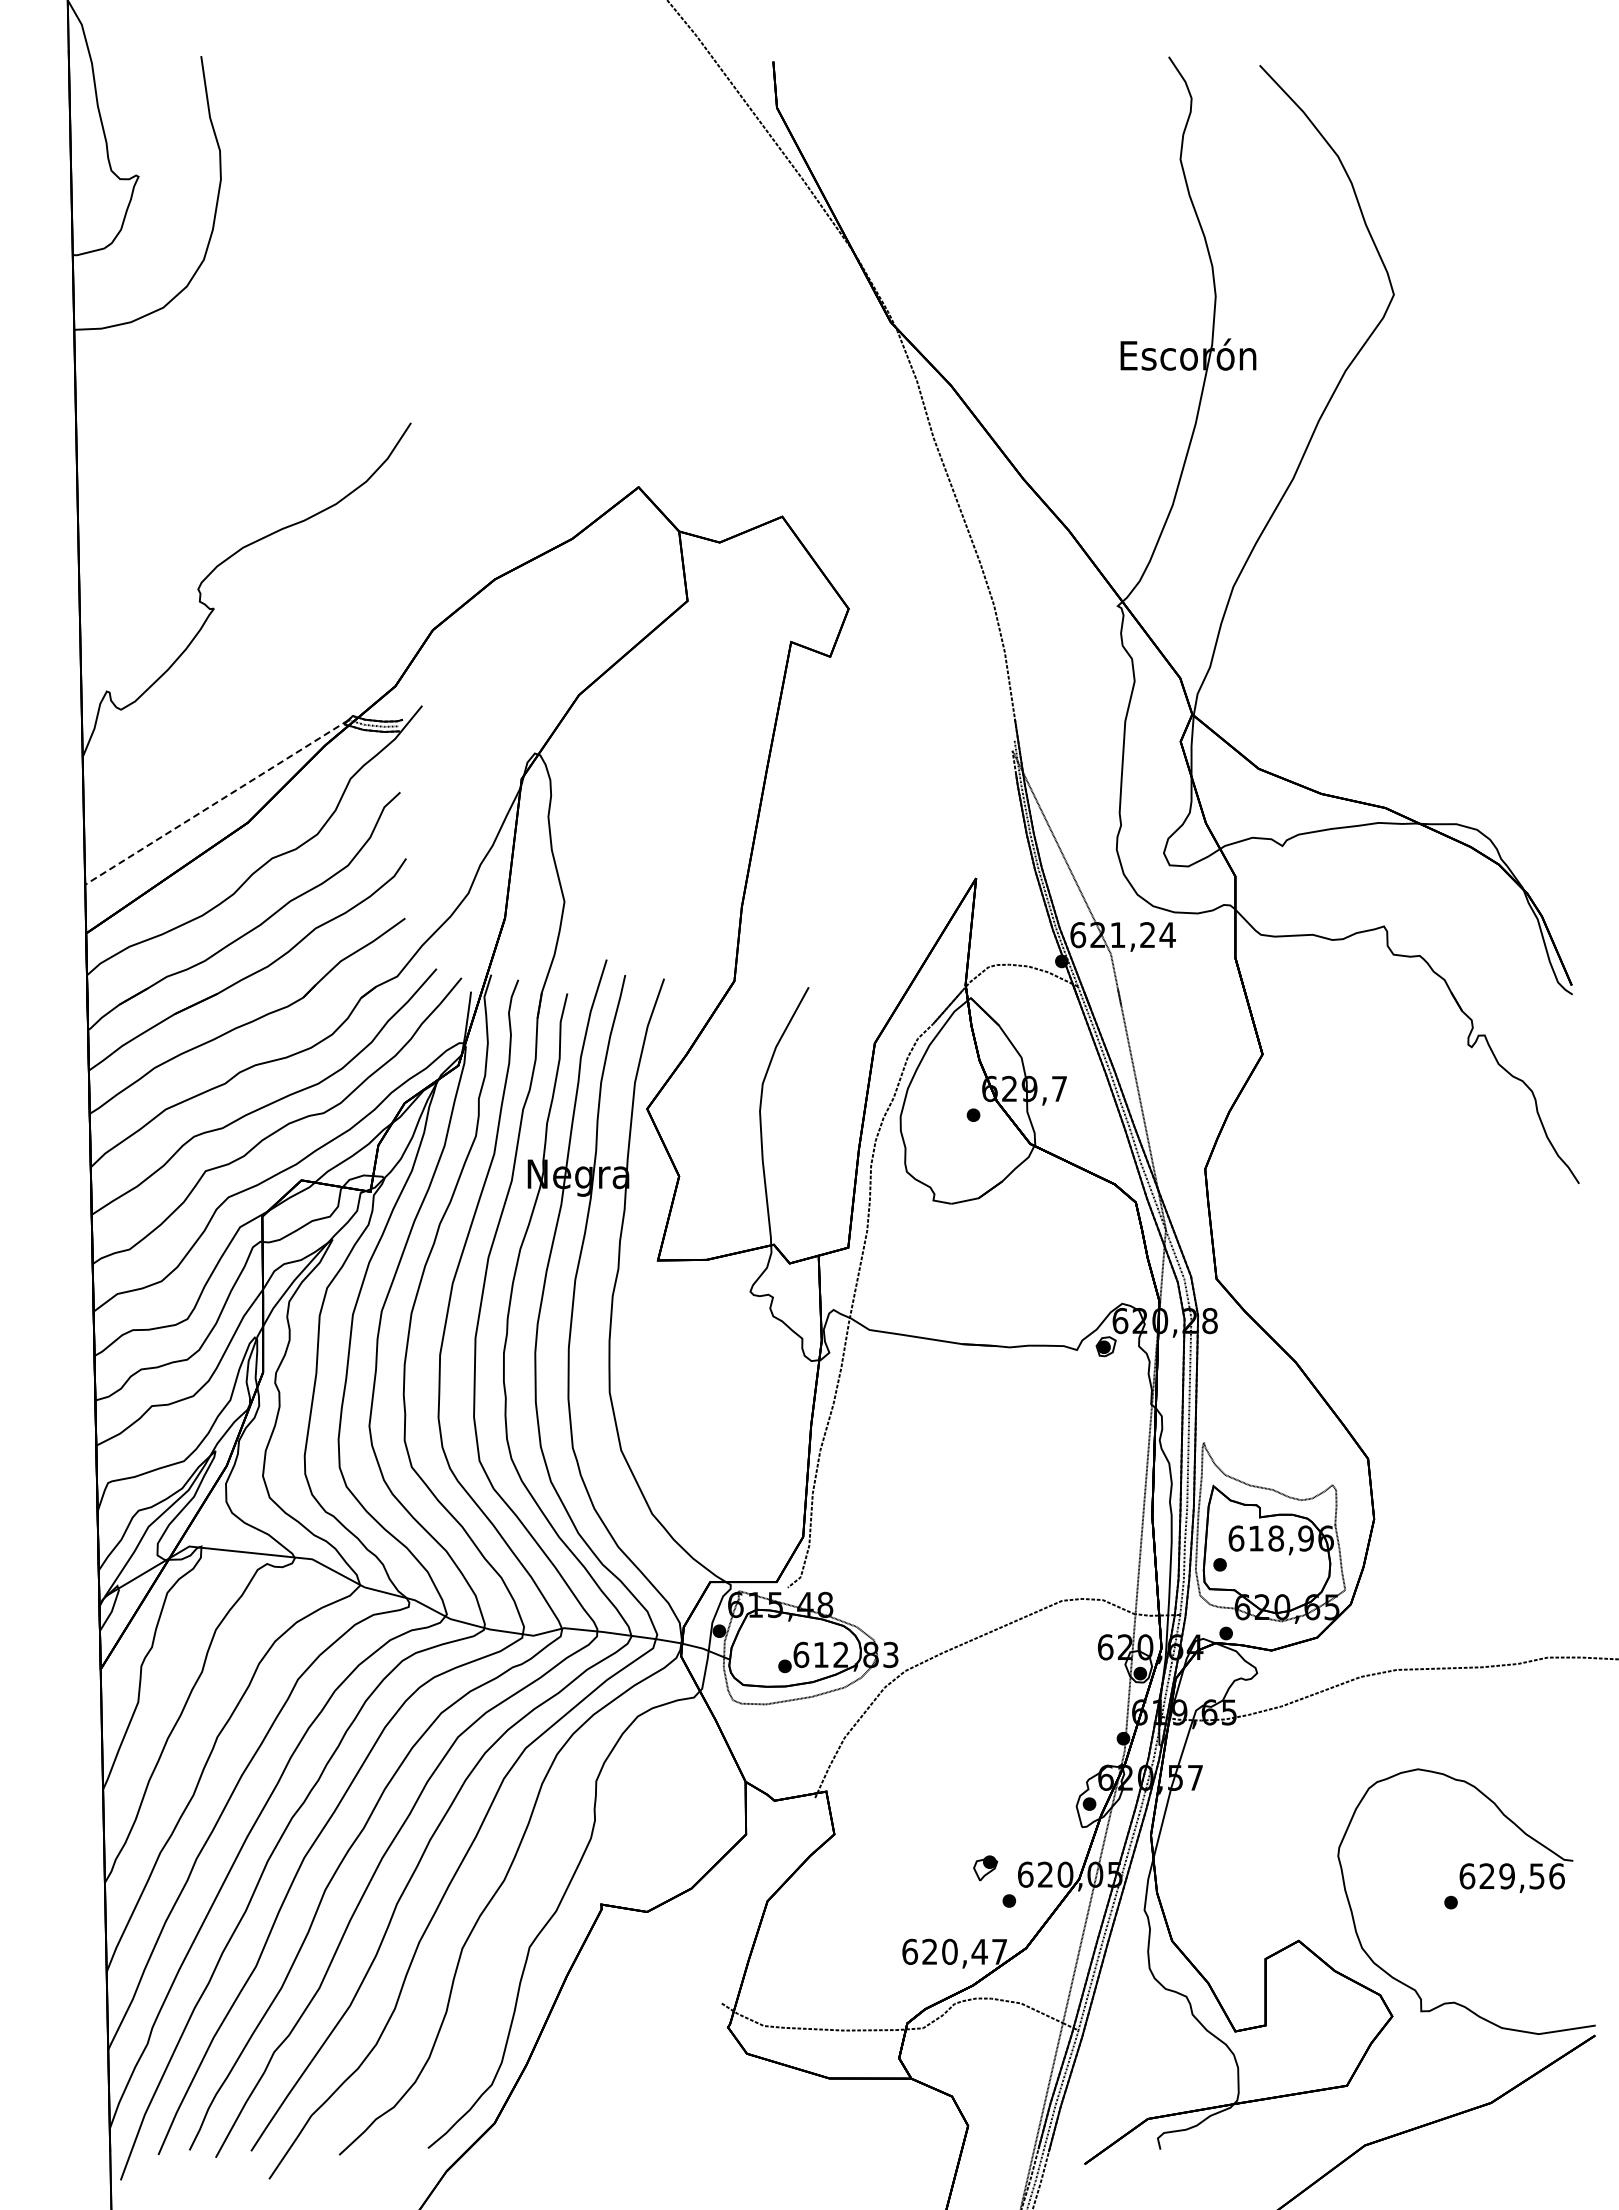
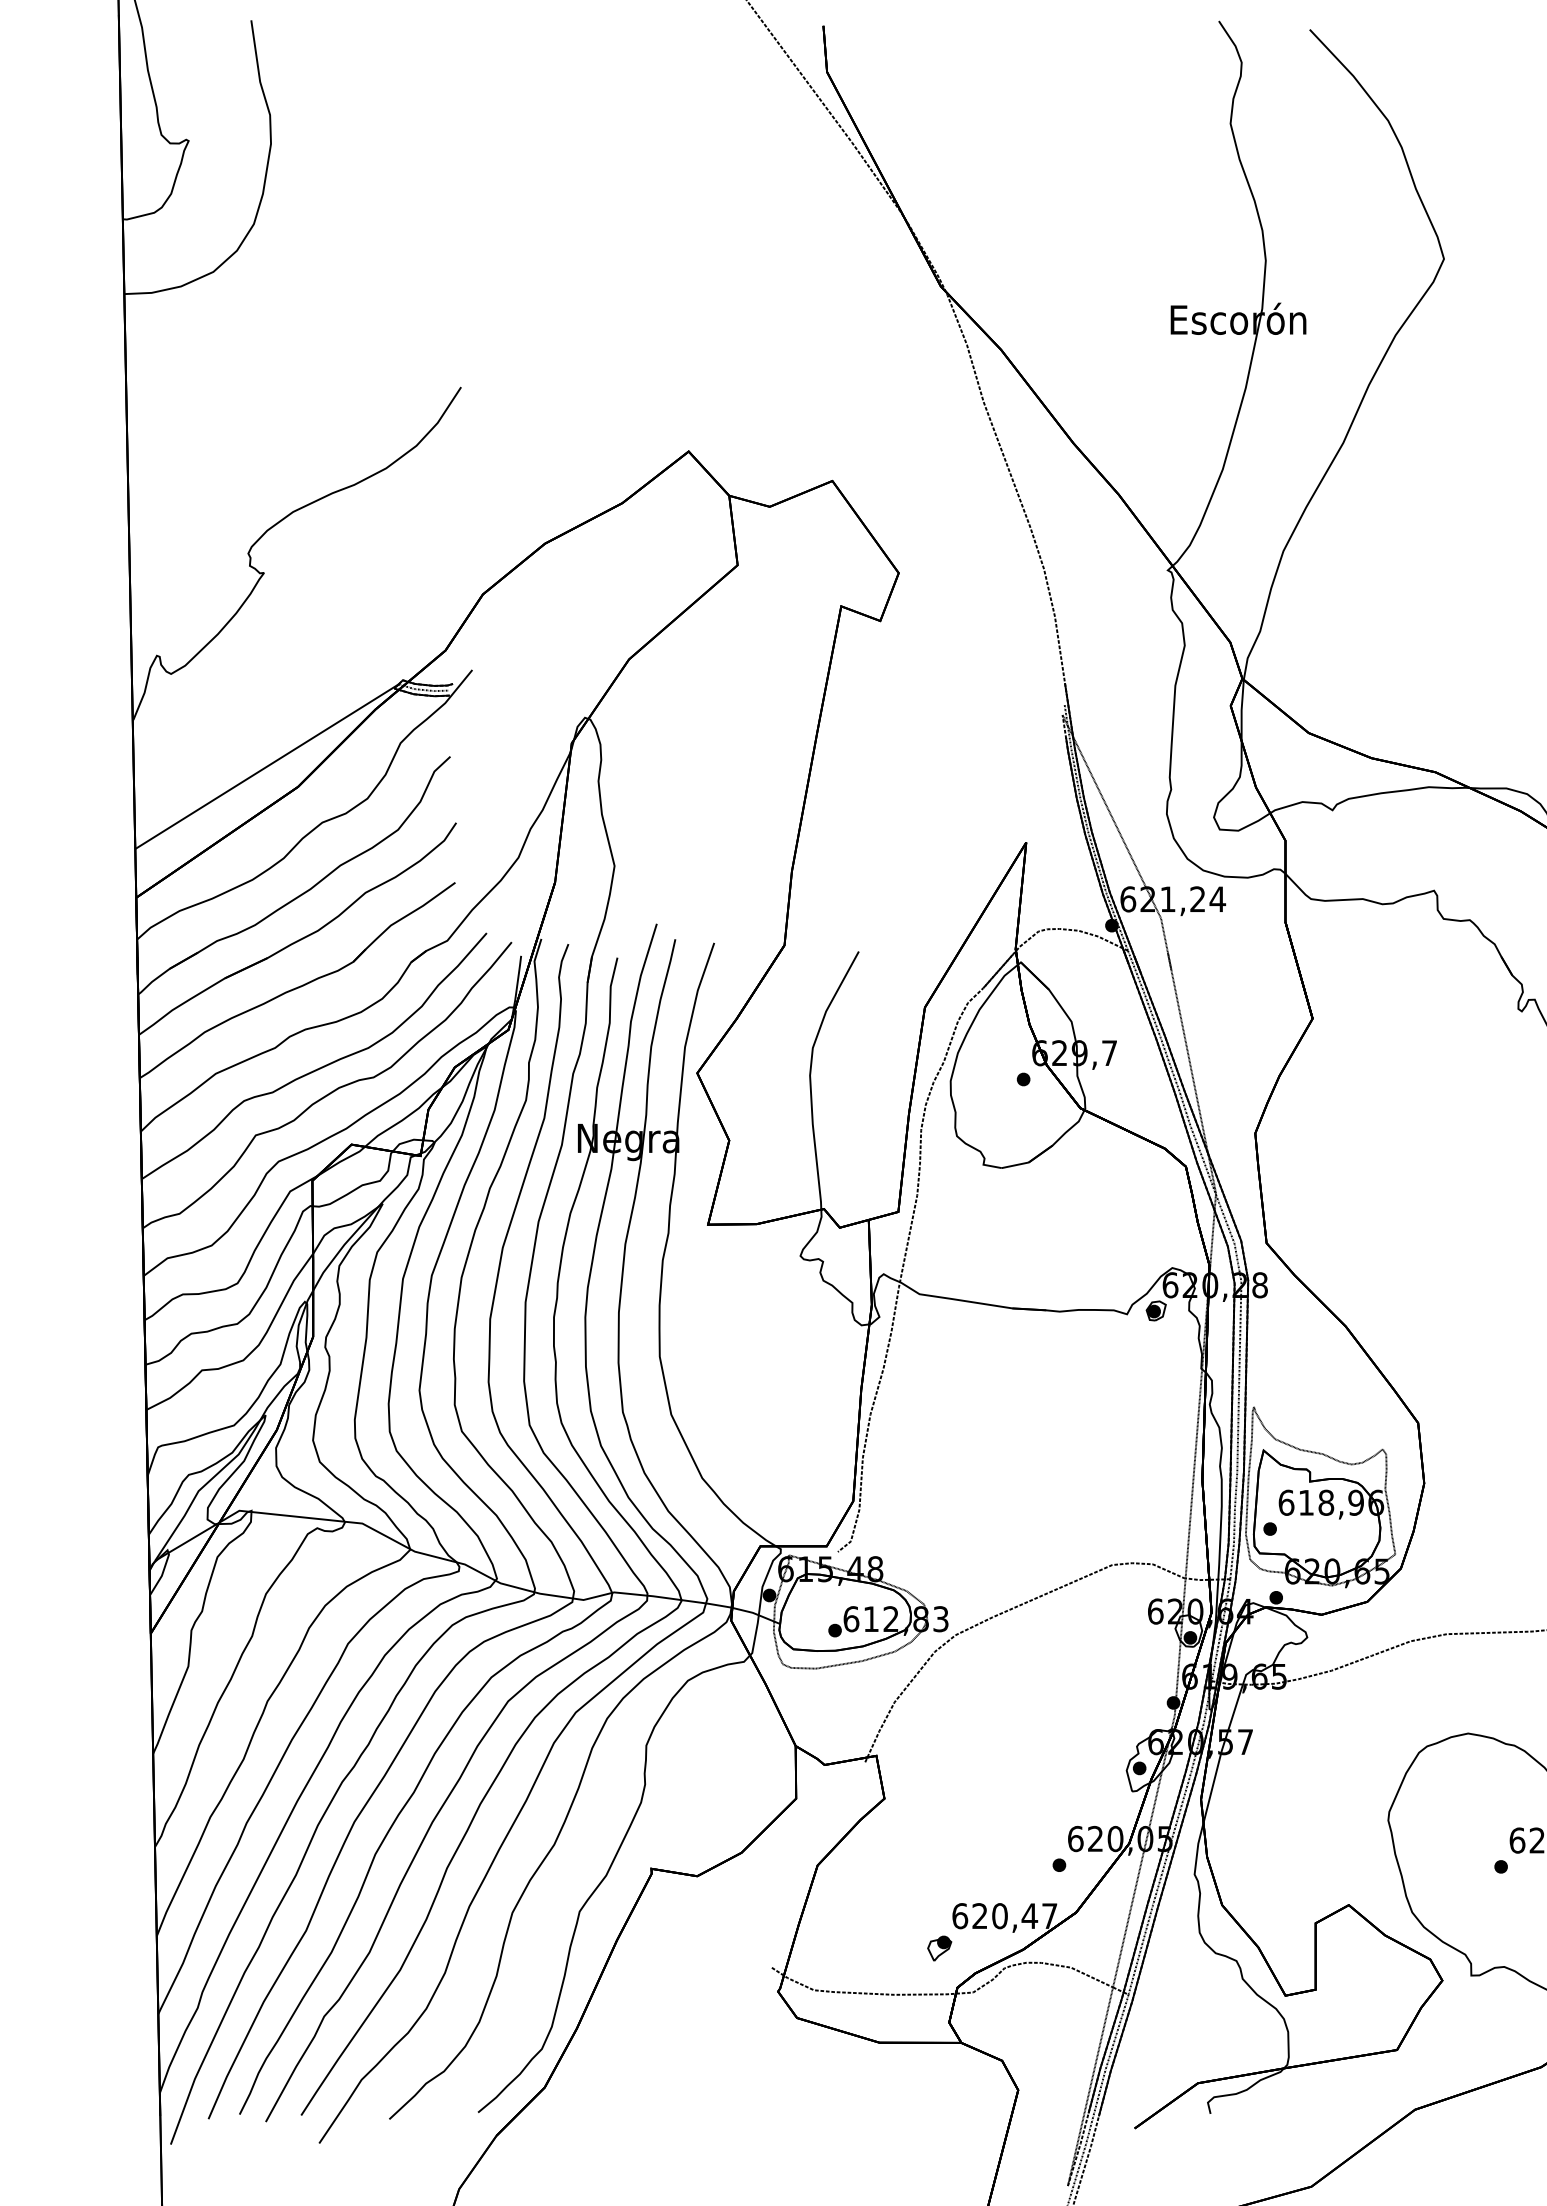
line: (216, 802) -> (266, 766), dashed -> solid
part: (985, 1868) -> (939, 1948), moved

